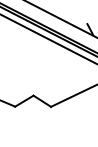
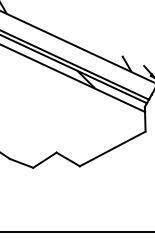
hatch: (58, 40) -> (86, 79), added

